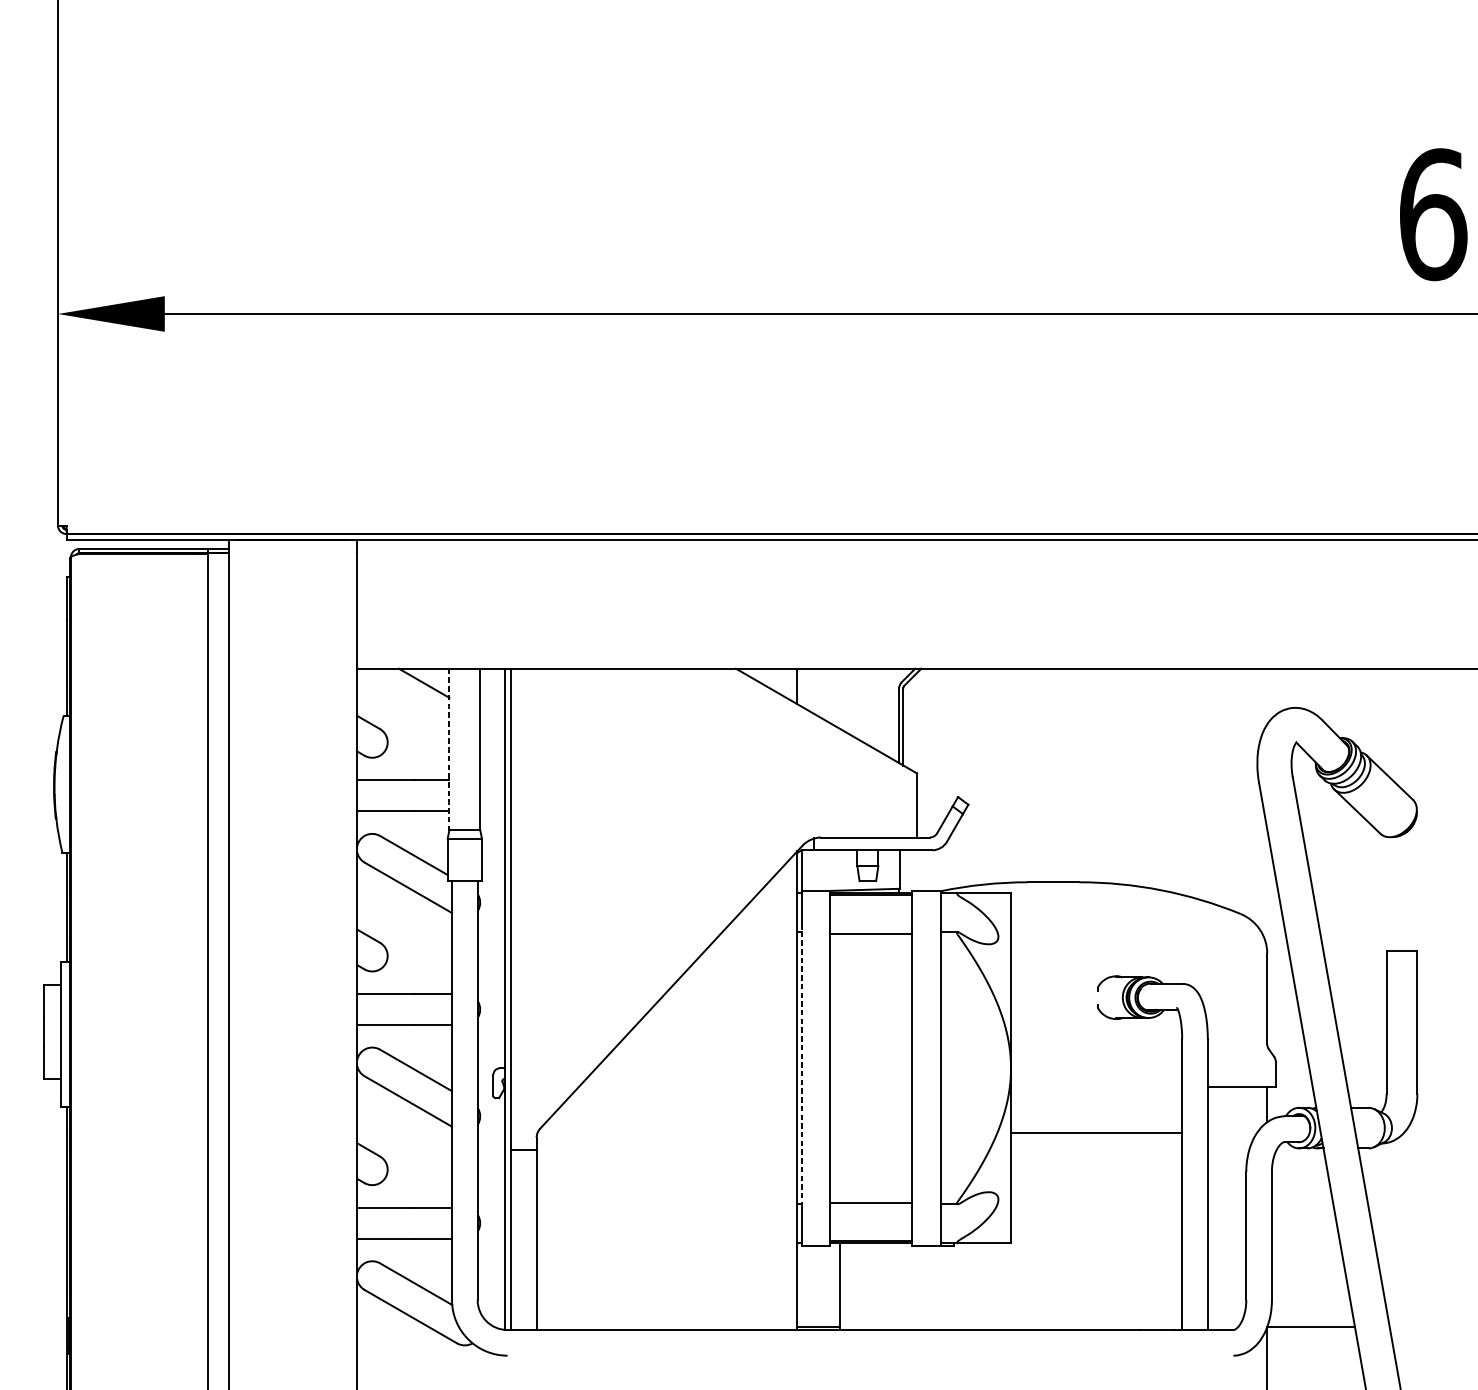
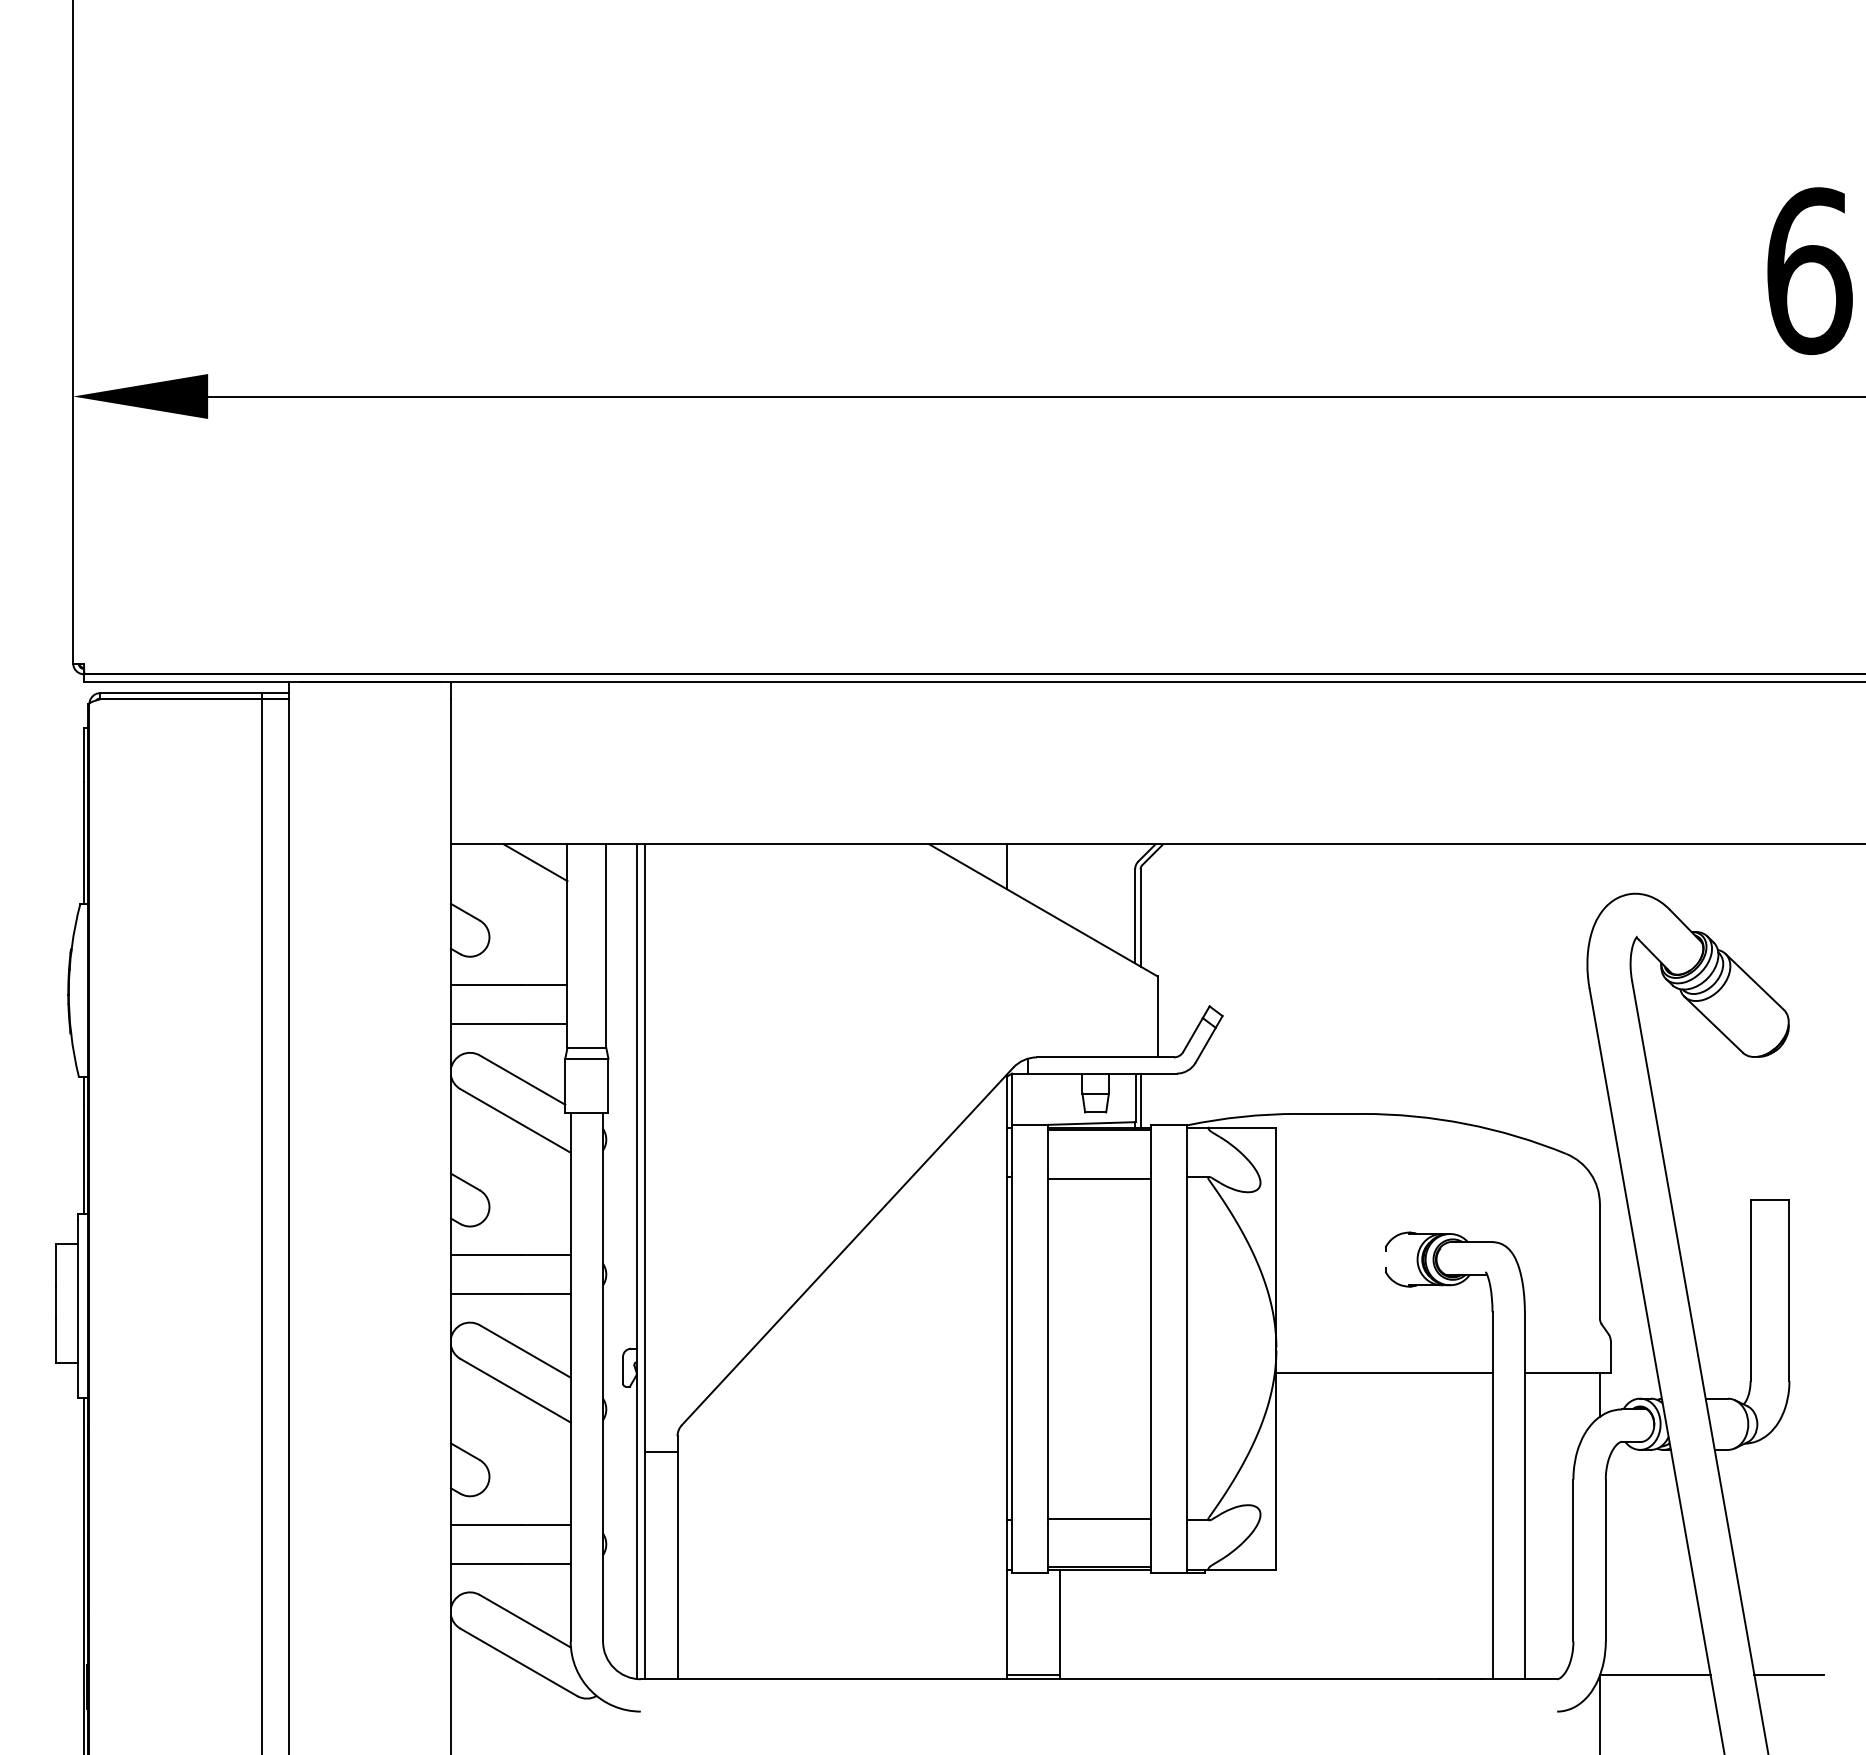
line: (449, 749) -> (567, 946), dashed -> solid
line: (903, 871) -> (1140, 1100), added
line: (801, 1068) -> (1012, 1348), dashed -> solid
line: (1096, 1132) -> (1384, 1372), moved
line: (1416, 1327) -> (1788, 1675), added

